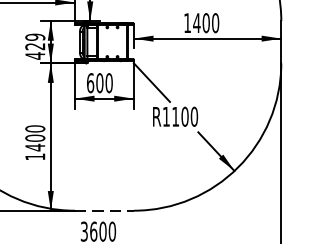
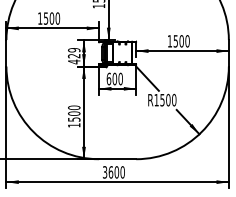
text: (196, 23) -> (175, 41), 1400 -> 1500
text: (175, 117) -> (162, 100), R1100 -> R1500
text: (35, 147) -> (74, 119), 1400 -> 1500
line: (104, 211) -> (117, 159), dashed -> solid

